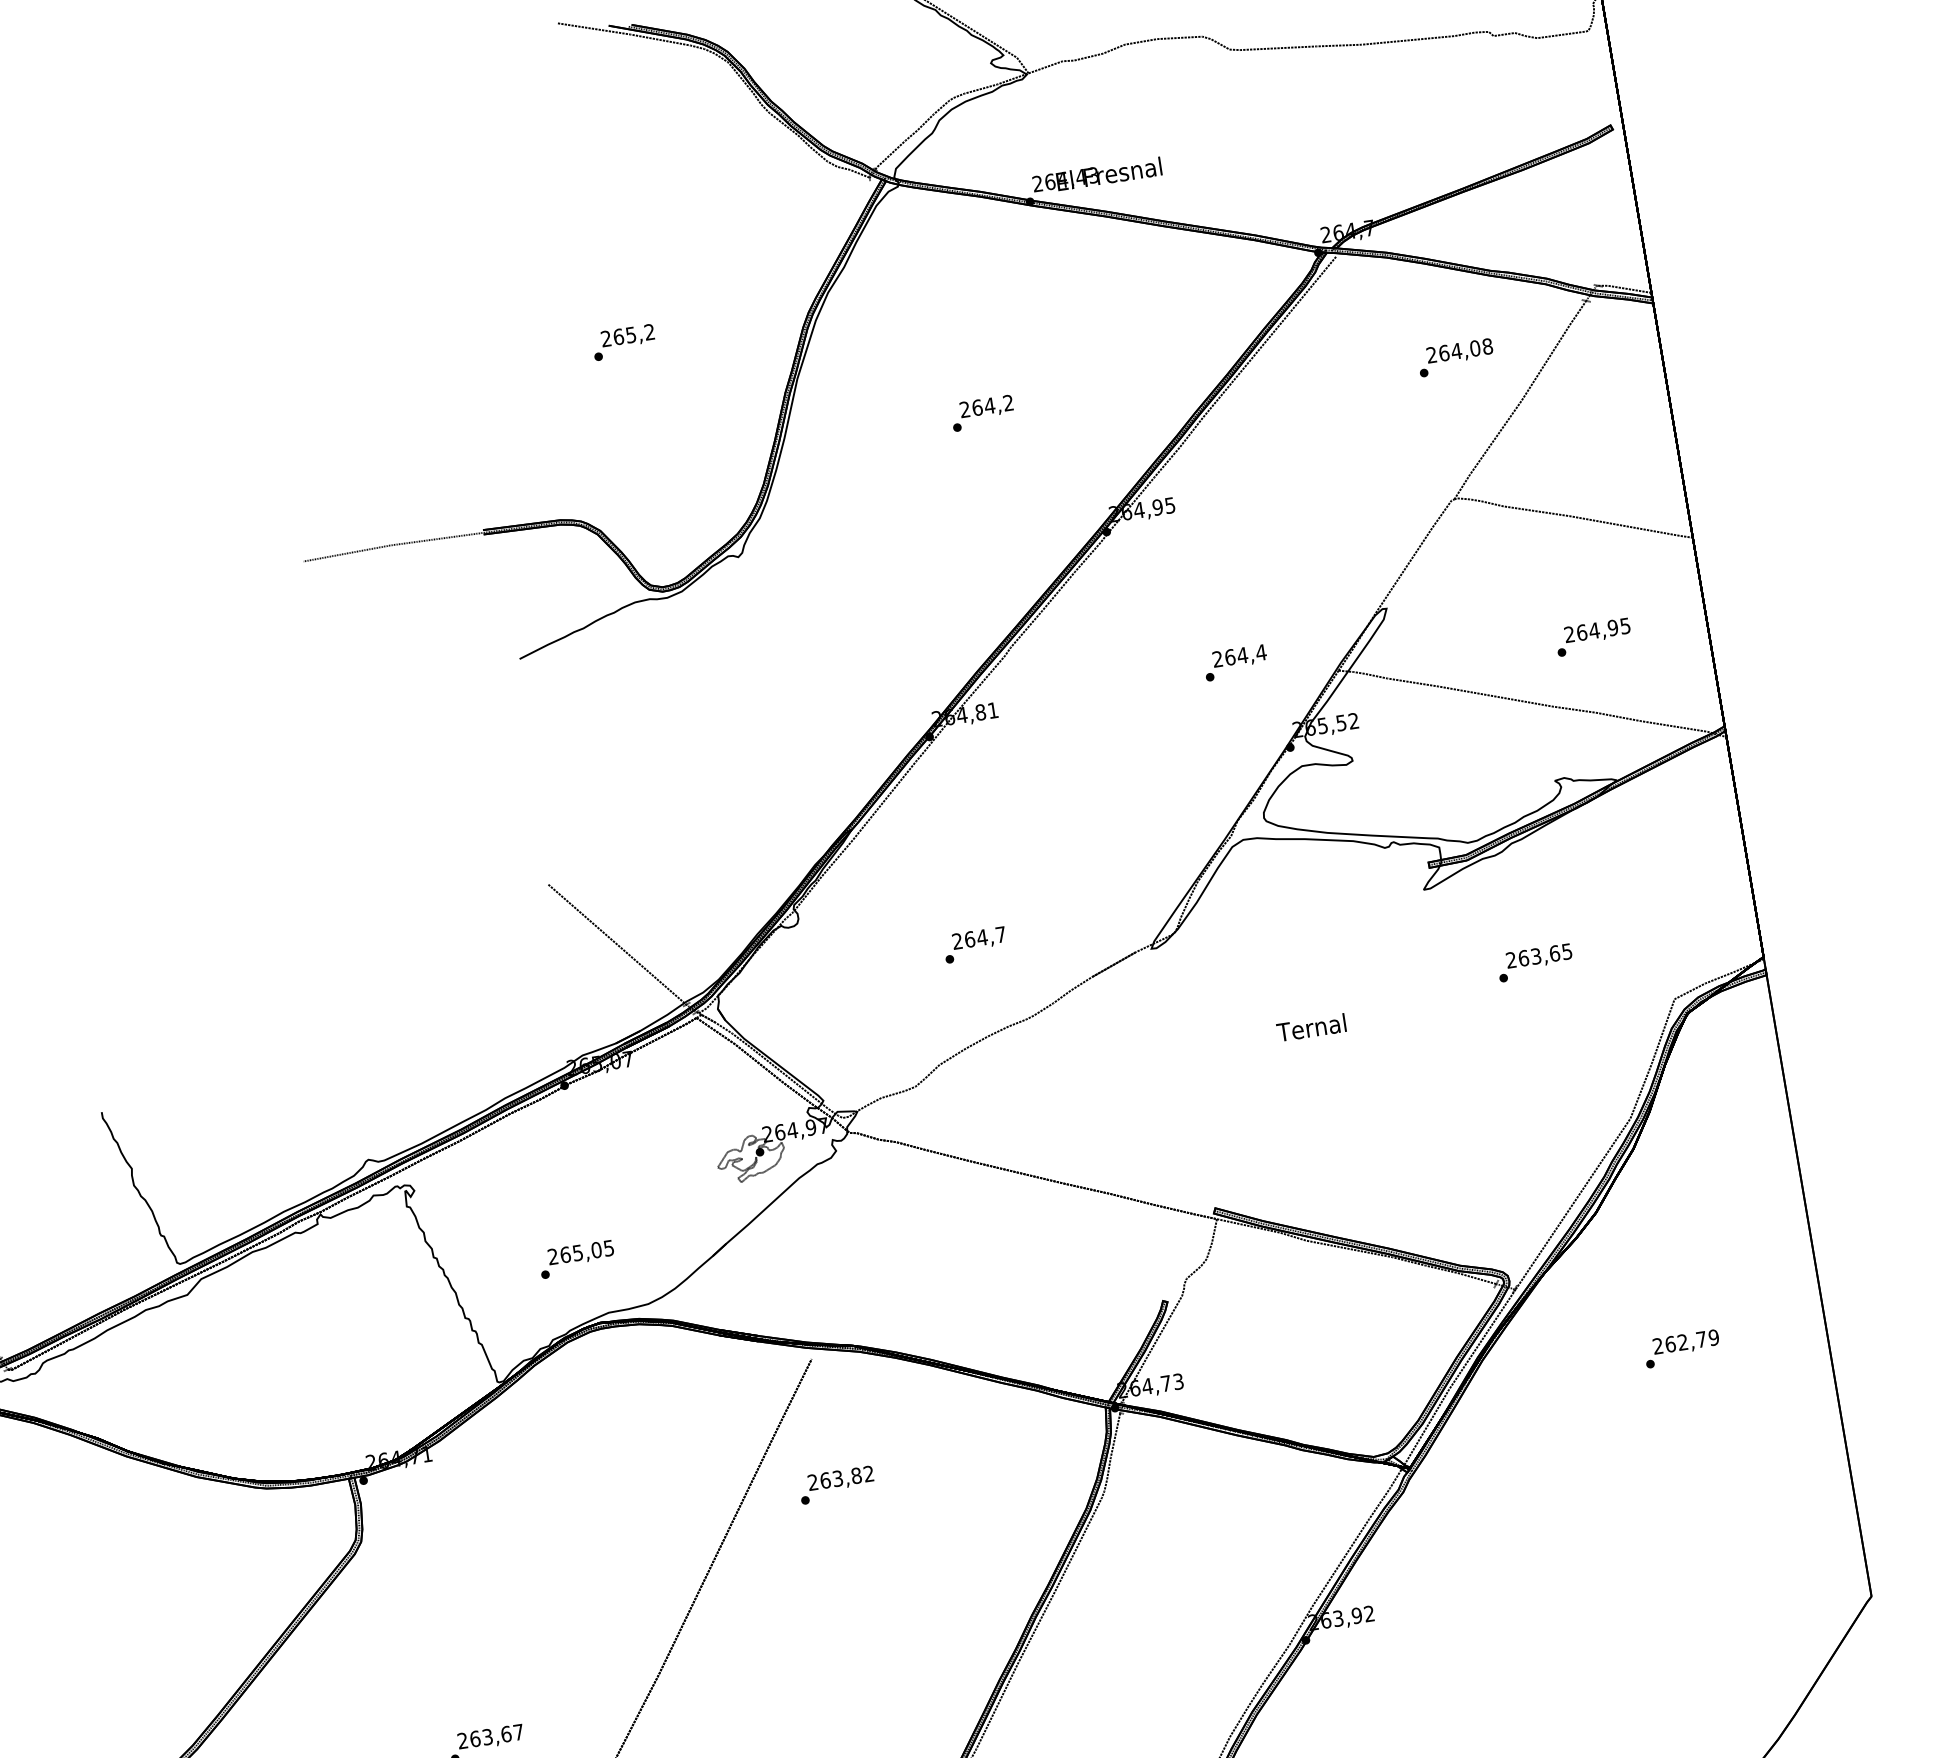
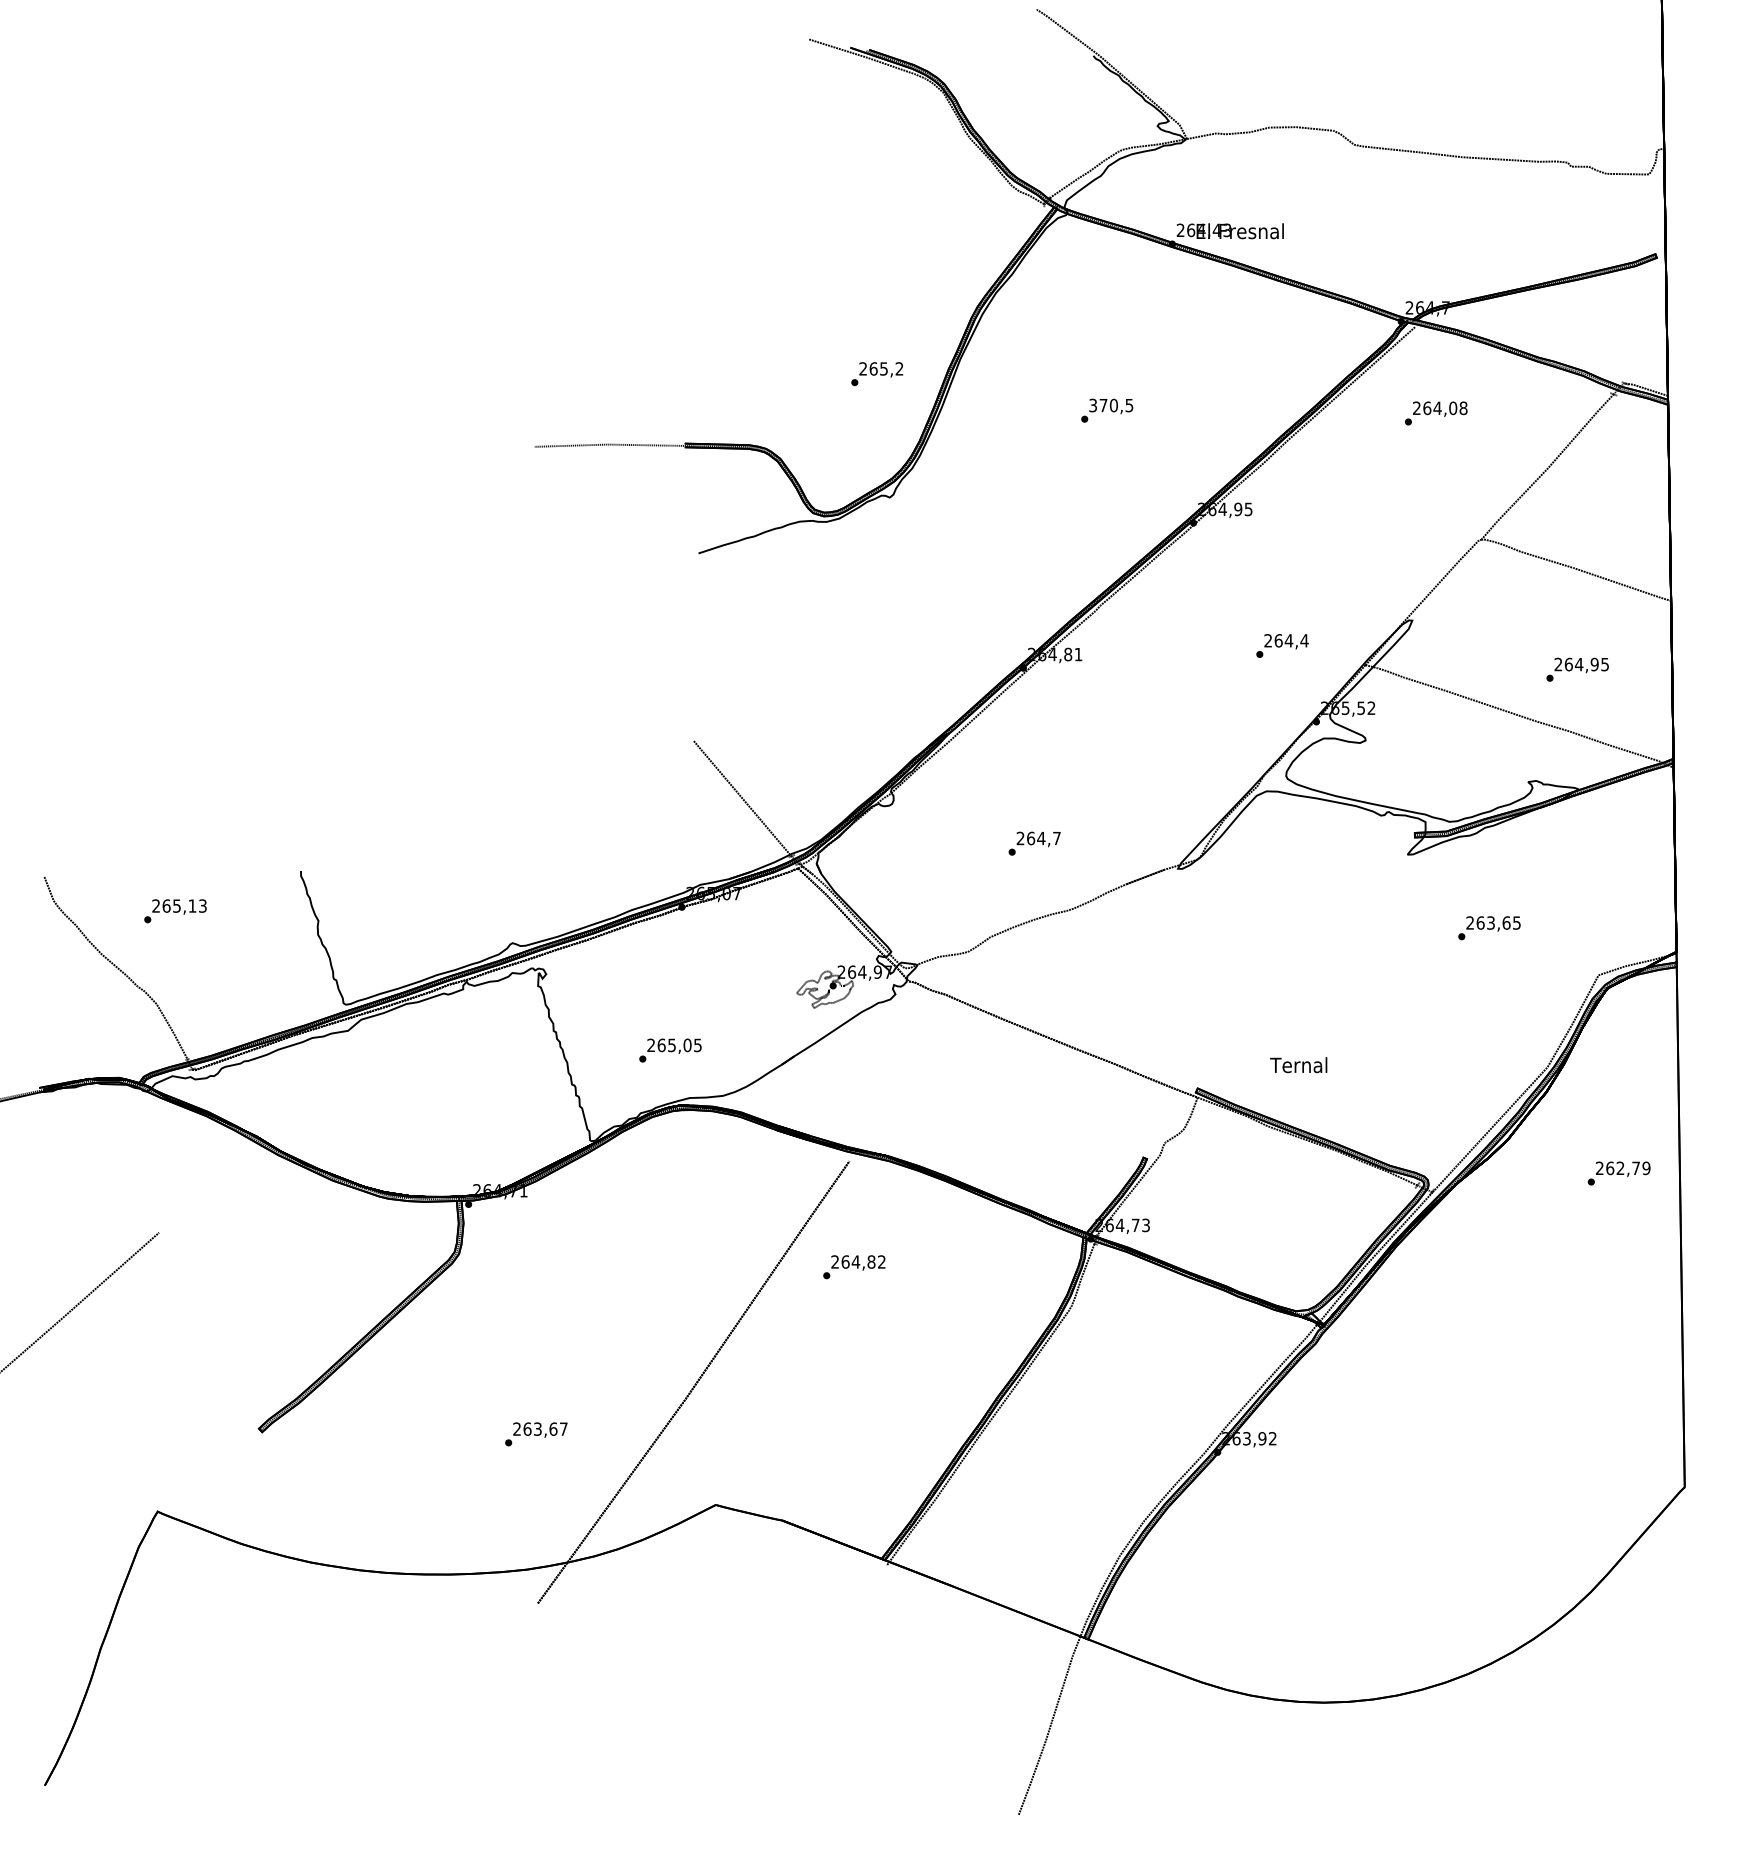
text: (624, 342) -> (877, 374), moved
text: (1456, 357) -> (1436, 413), moved
text: (986, 406) -> (1111, 405), 264,2 -> 370,5
text: (1311, 1028) -> (1298, 1065), moved
text: (1681, 1348) -> (1618, 1173), moved
text: (837, 1478) -> (855, 1261), 263,82 -> 264,82

